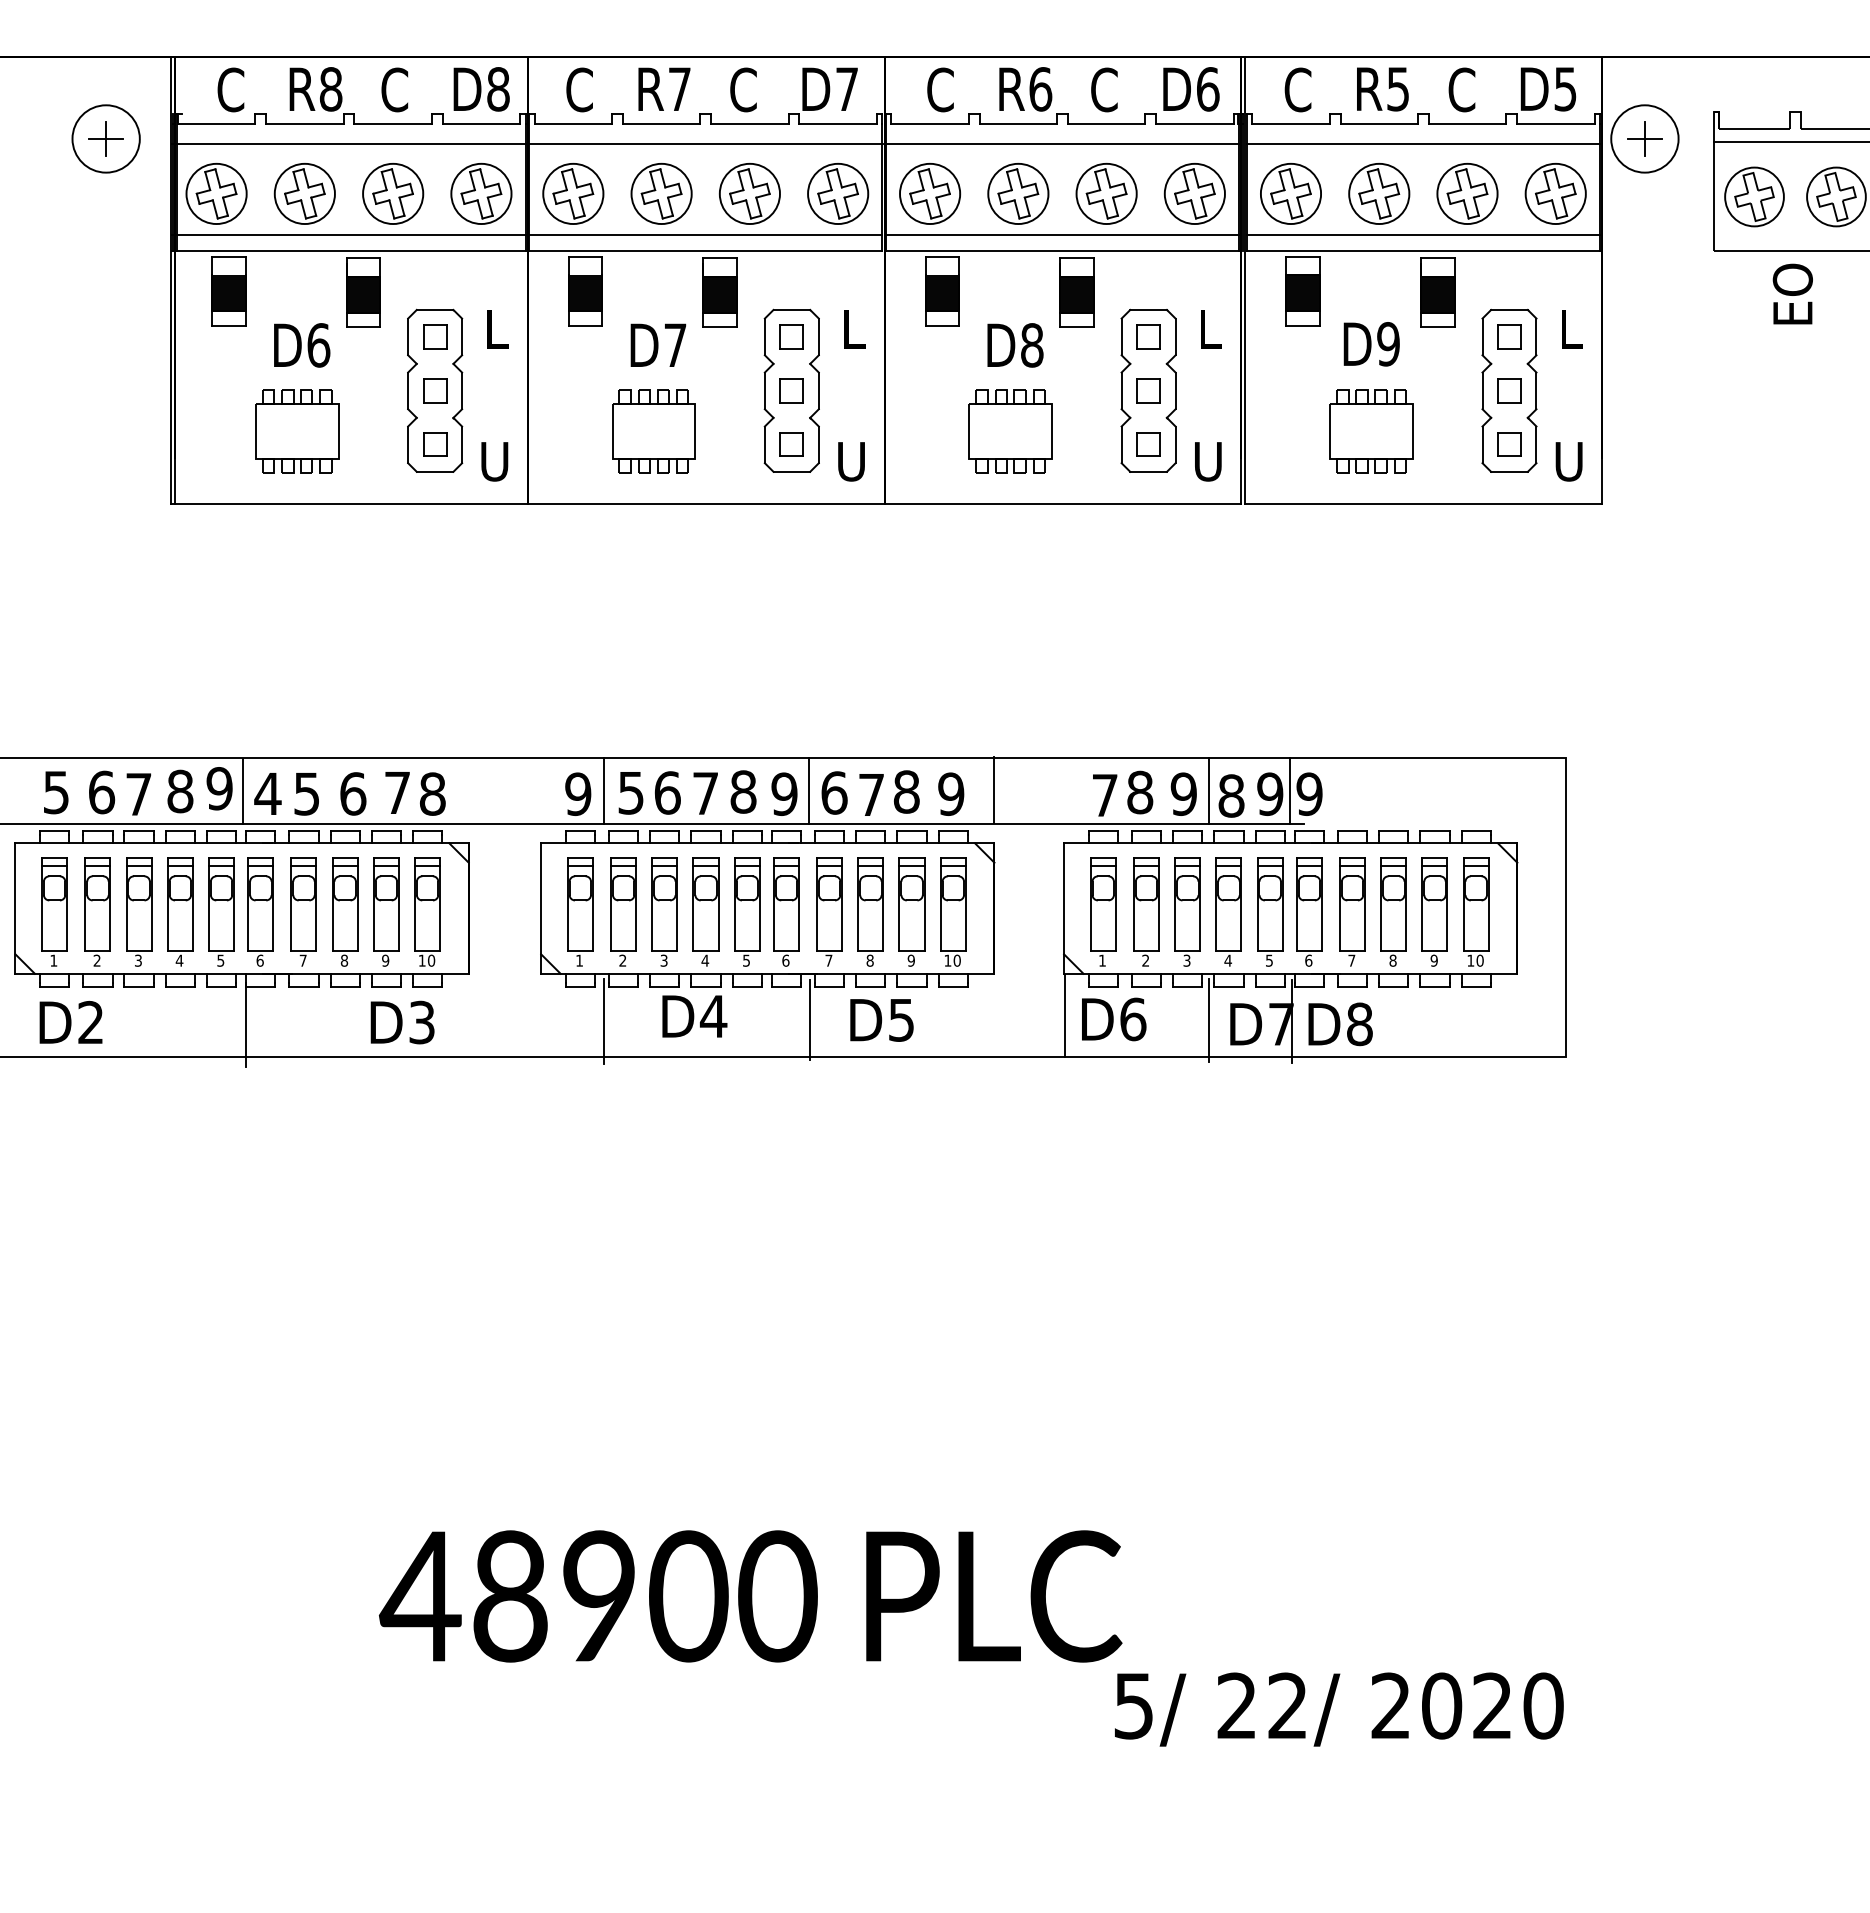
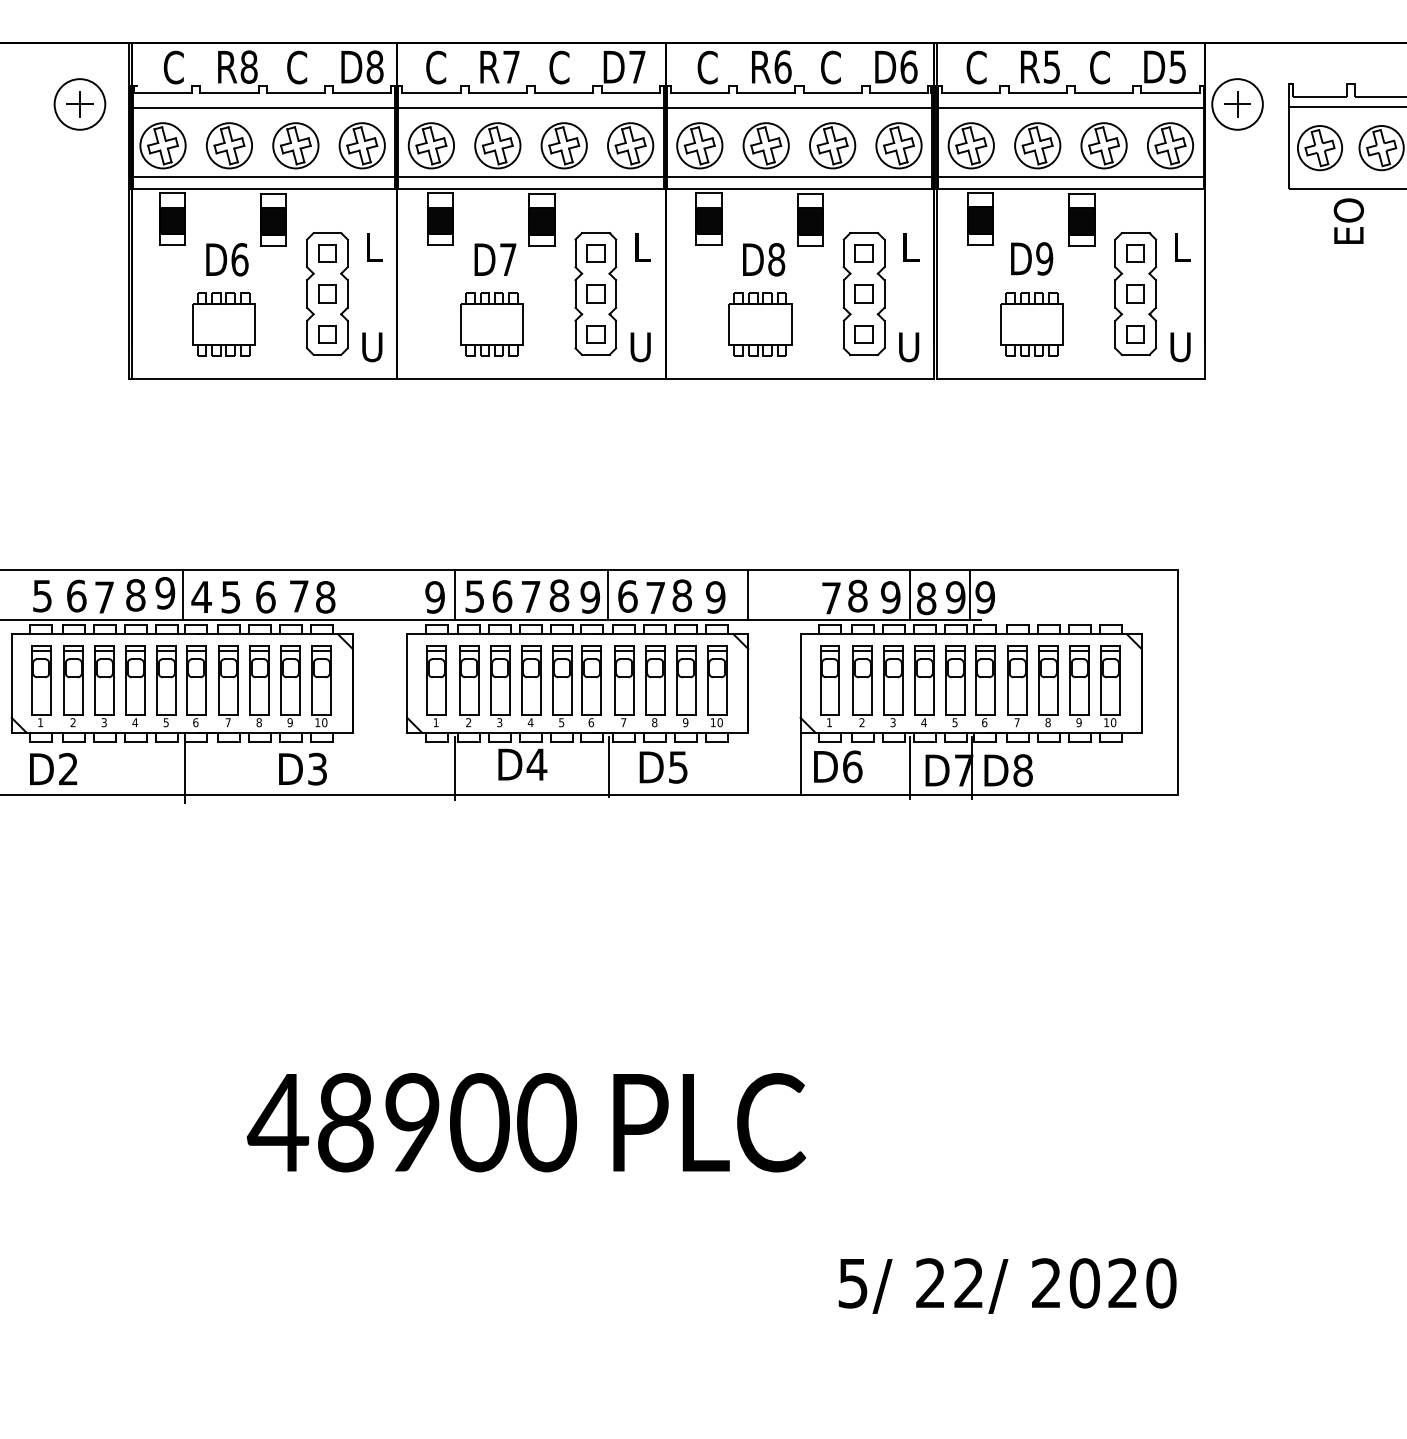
text: (750, 1596) -> (526, 1122), moved

